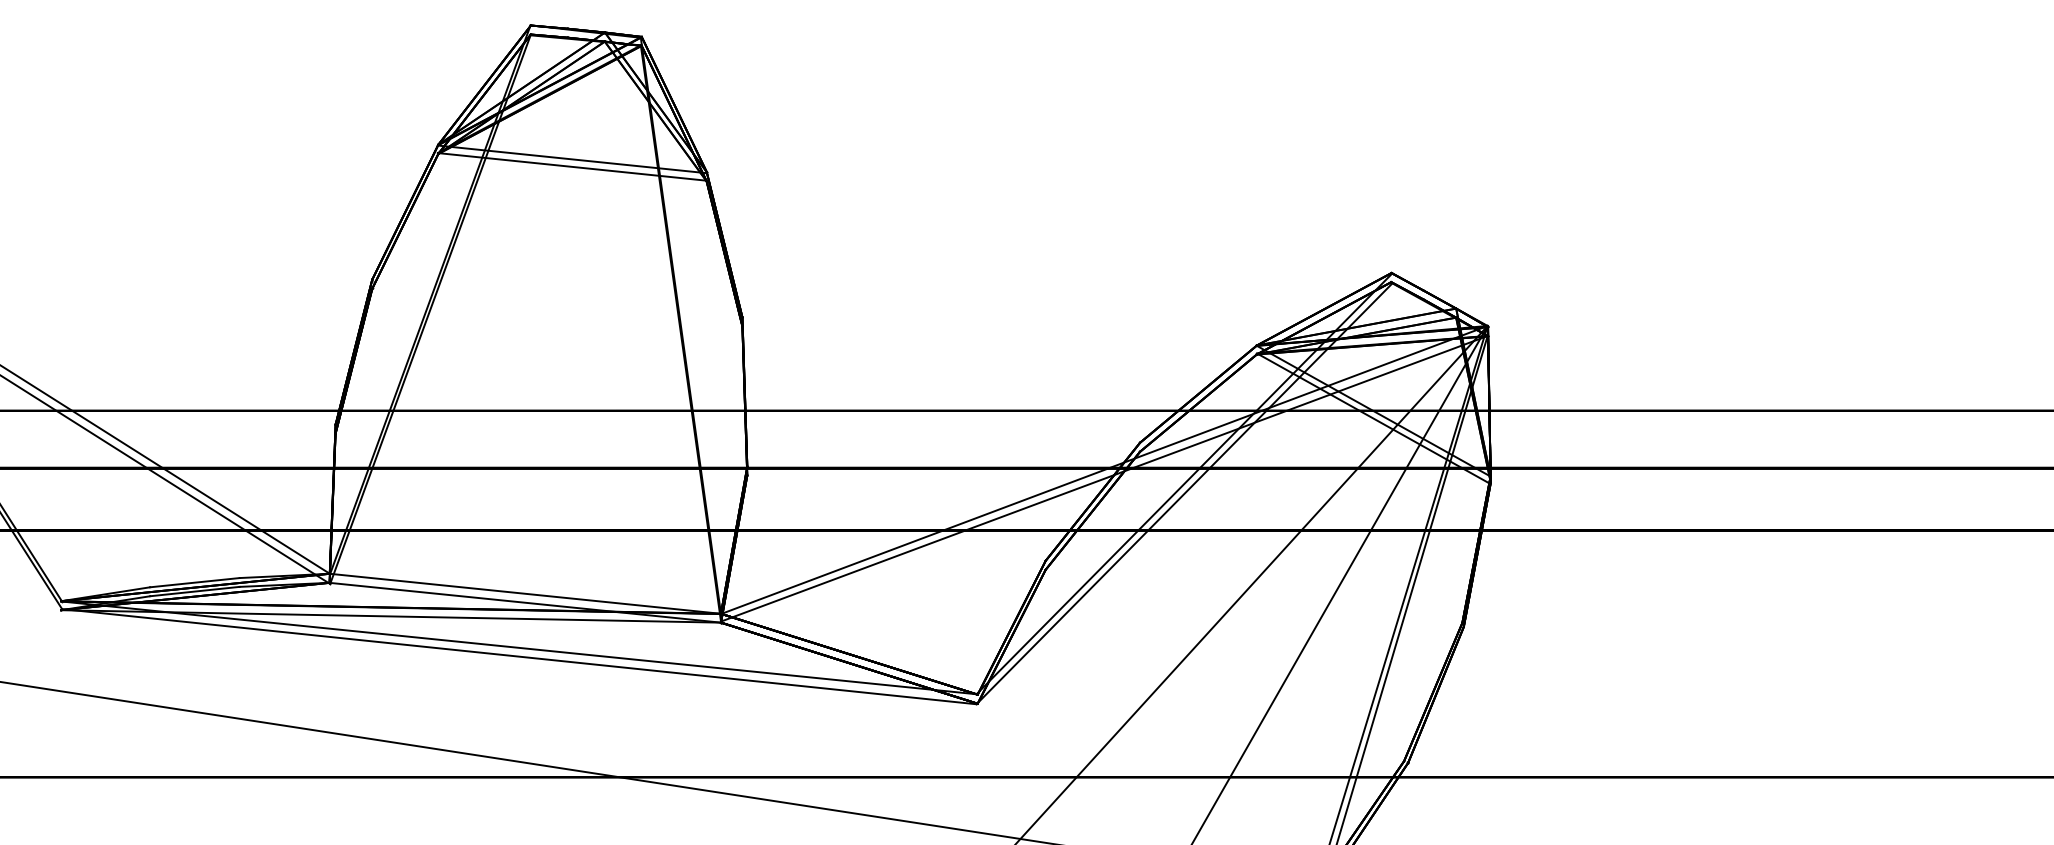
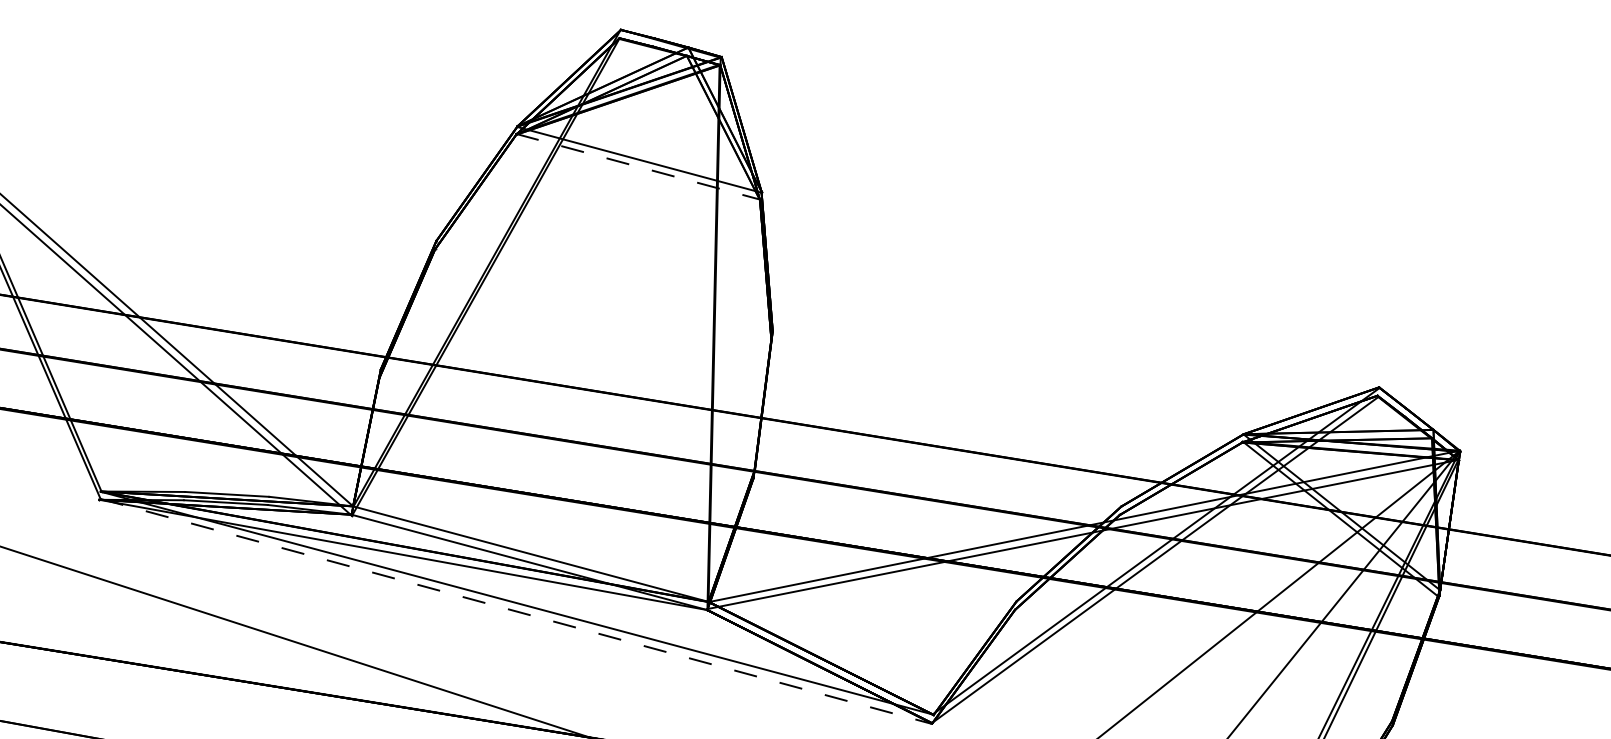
line: (571, 166) -> (637, 166), solid -> dashed
line: (519, 656) -> (516, 611), solid -> dashed

